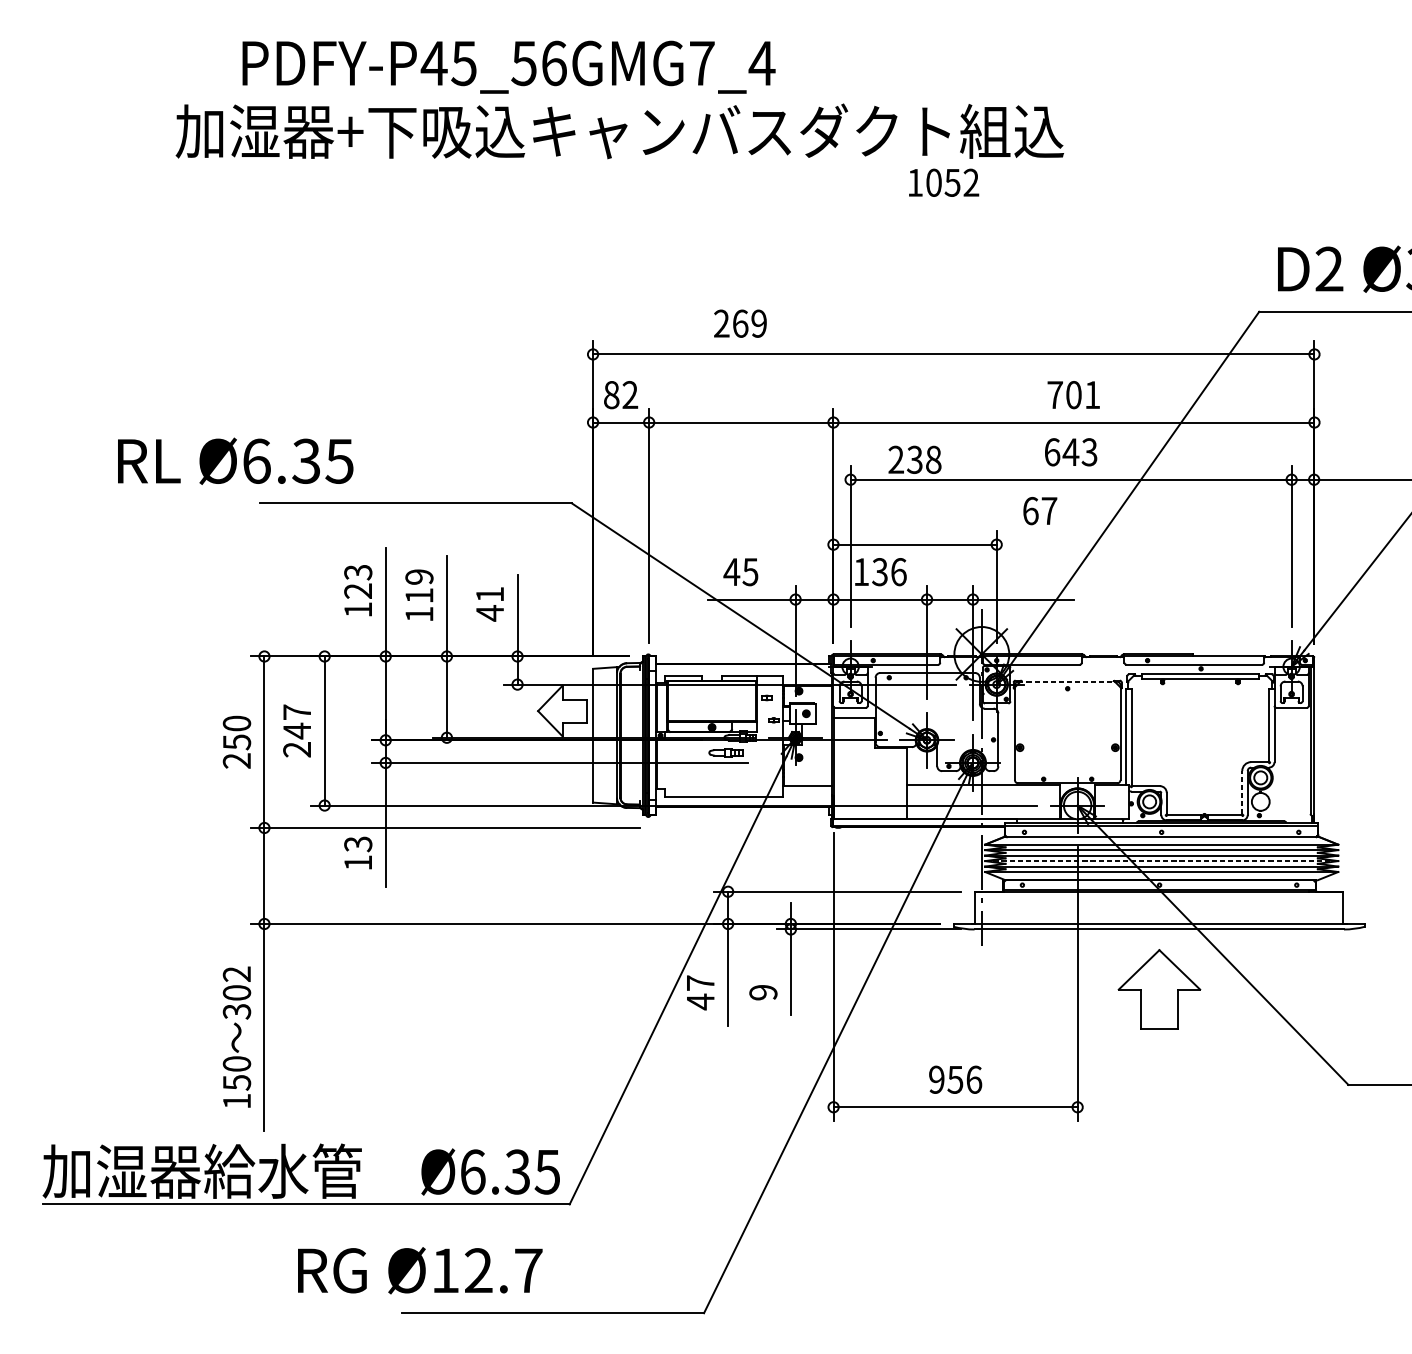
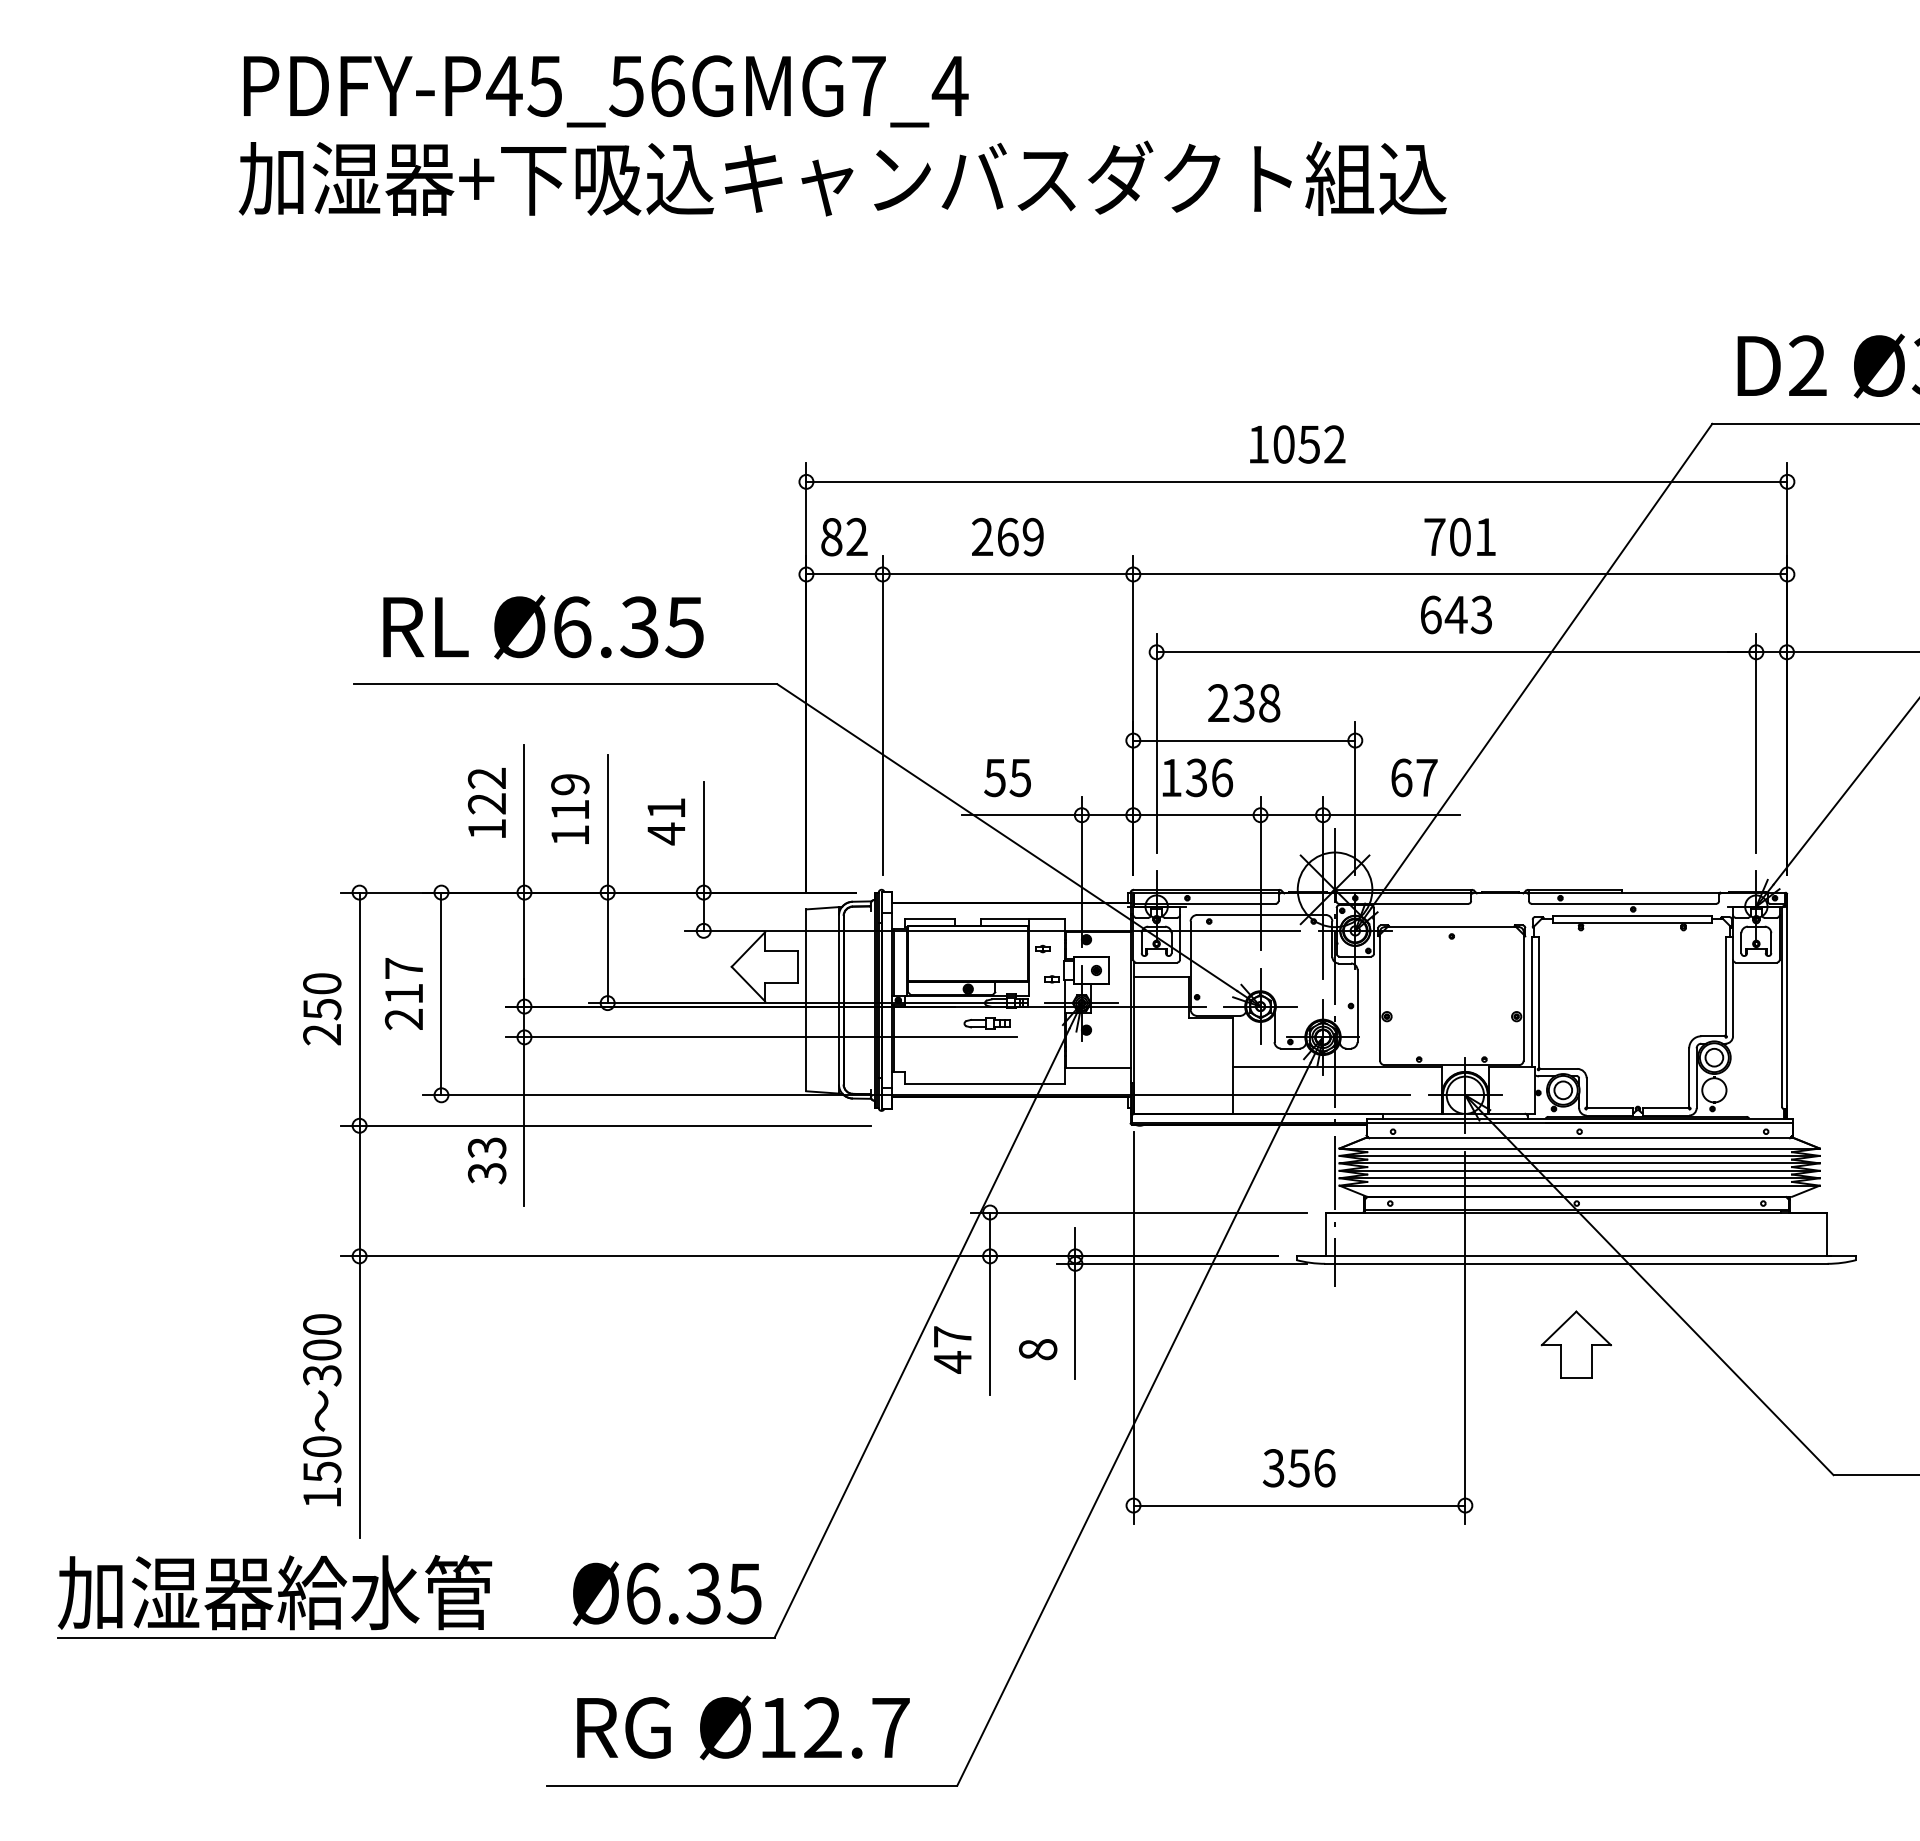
text: (509, 67) -> (606, 91), moved
text: (943, 182) -> (1297, 444), moved
text: (740, 323) -> (1007, 536), moved
text: (915, 460) -> (1244, 703), moved
text: (235, 461) -> (543, 627), moved
text: (1040, 510) -> (1414, 777), moved
text: (358, 572) -> (487, 778), 123 -> 122
text: (731, 572) -> (994, 778), 45 -> 55
line: (1068, 682) -> (1452, 927), dashed -> solid
text: (296, 730) -> (403, 993), 247 -> 217
line: (1242, 792) -> (1689, 1077), dashed -> solid
line: (1161, 860) -> (1579, 1170), dashed -> solid
text: (357, 863) -> (486, 1173), 13 -> 33
text: (237, 974) -> (322, 1324), 302 -> 300
part: (1158, 988) -> (1575, 1344), size x0.62
text: (762, 992) -> (1037, 1349), 9 -> 8
text: (936, 1079) -> (1273, 1468), 956 -> 356
text: (420, 1270) -> (743, 1727), moved

